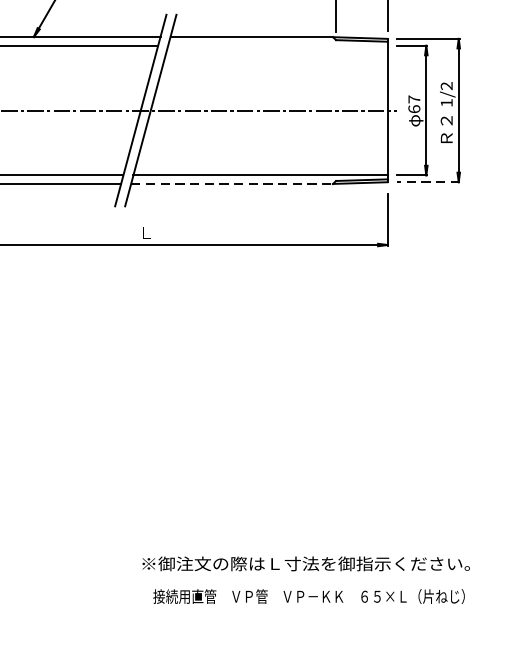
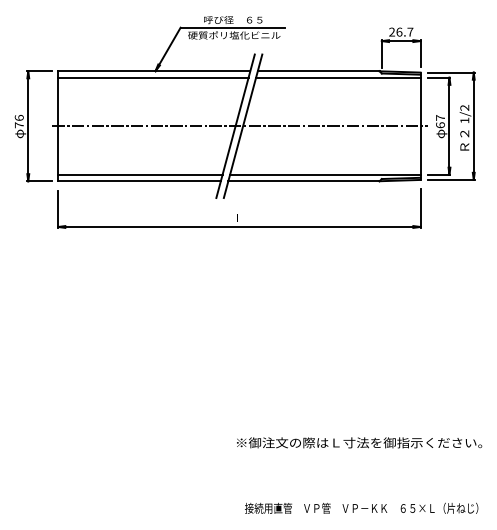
line: (278, 45) -> (338, 77), added
line: (427, 181) -> (450, 179), dashed -> solid
line: (231, 184) -> (303, 181), dashed -> solid
text: (306, 563) -> (359, 442), moved
text: (308, 595) -> (361, 507), moved

